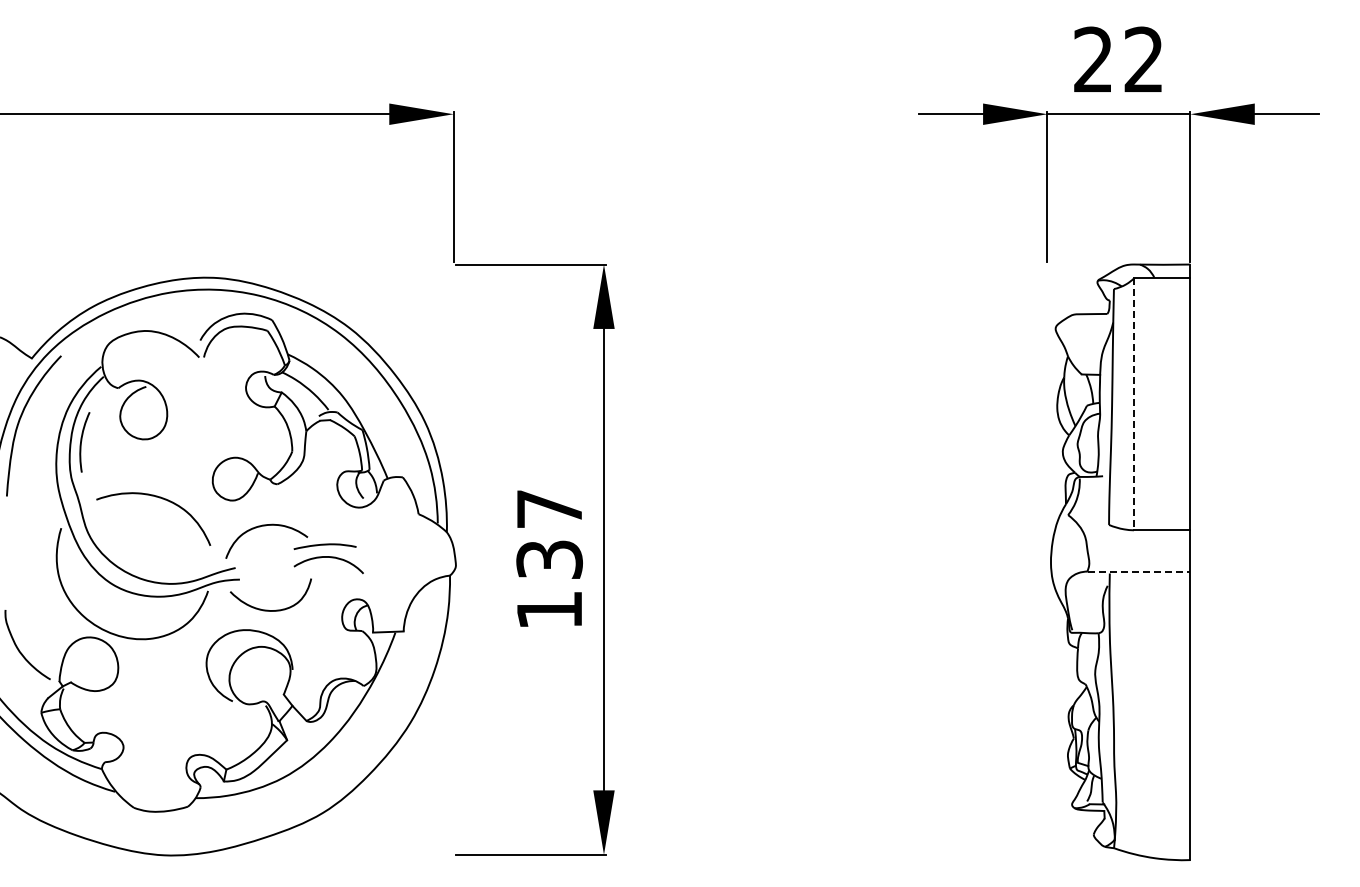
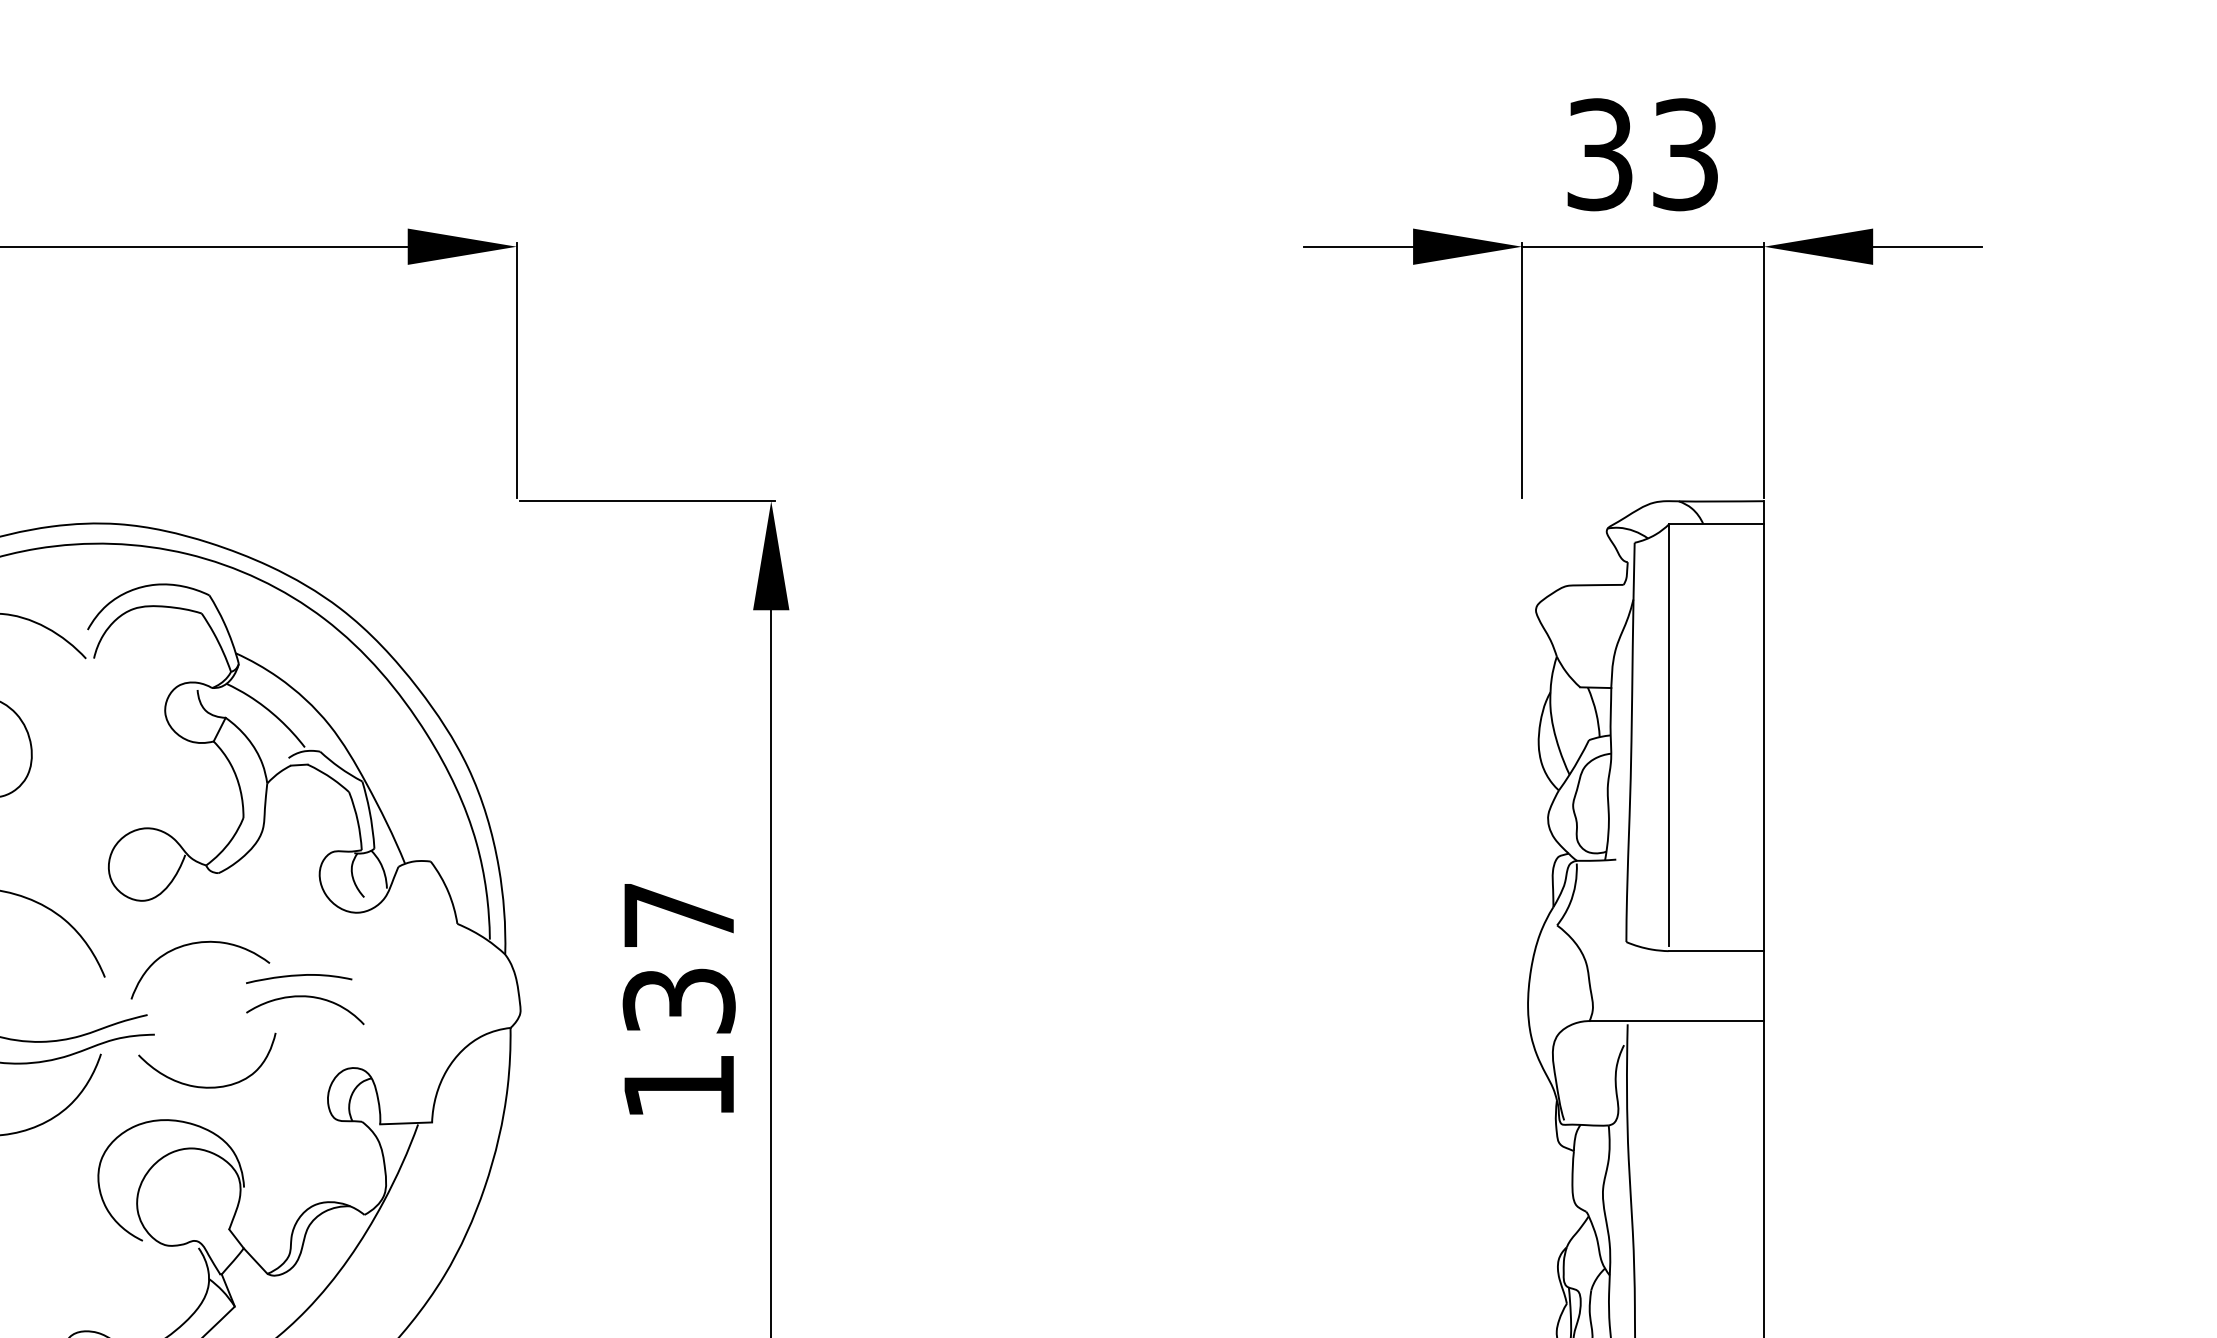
text: (1118, 59) -> (1642, 154), 22 -> 33
line: (1134, 402) -> (1669, 734), dashed -> solid
line: (1139, 571) -> (1677, 1020), dashed -> solid

